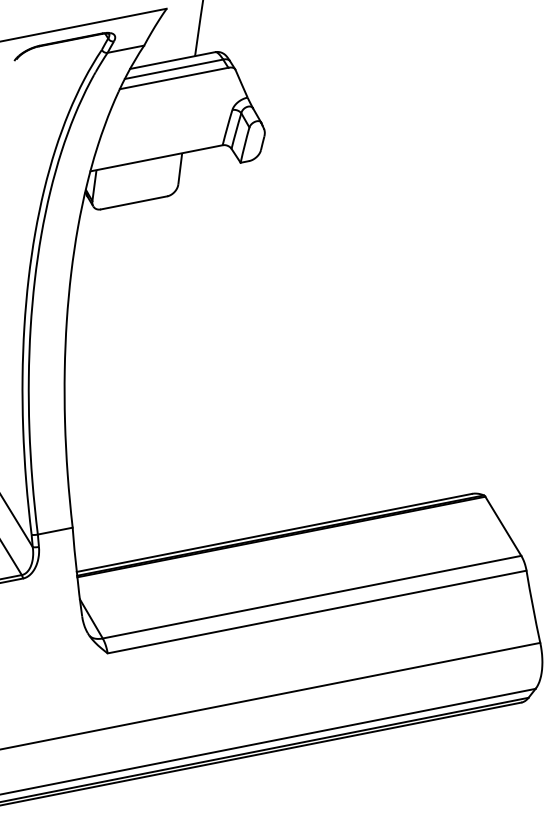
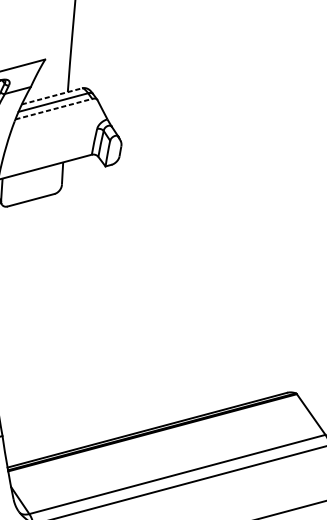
line: (173, 60) -> (52, 96), solid -> dashed
line: (174, 78) -> (54, 109), solid -> dashed

